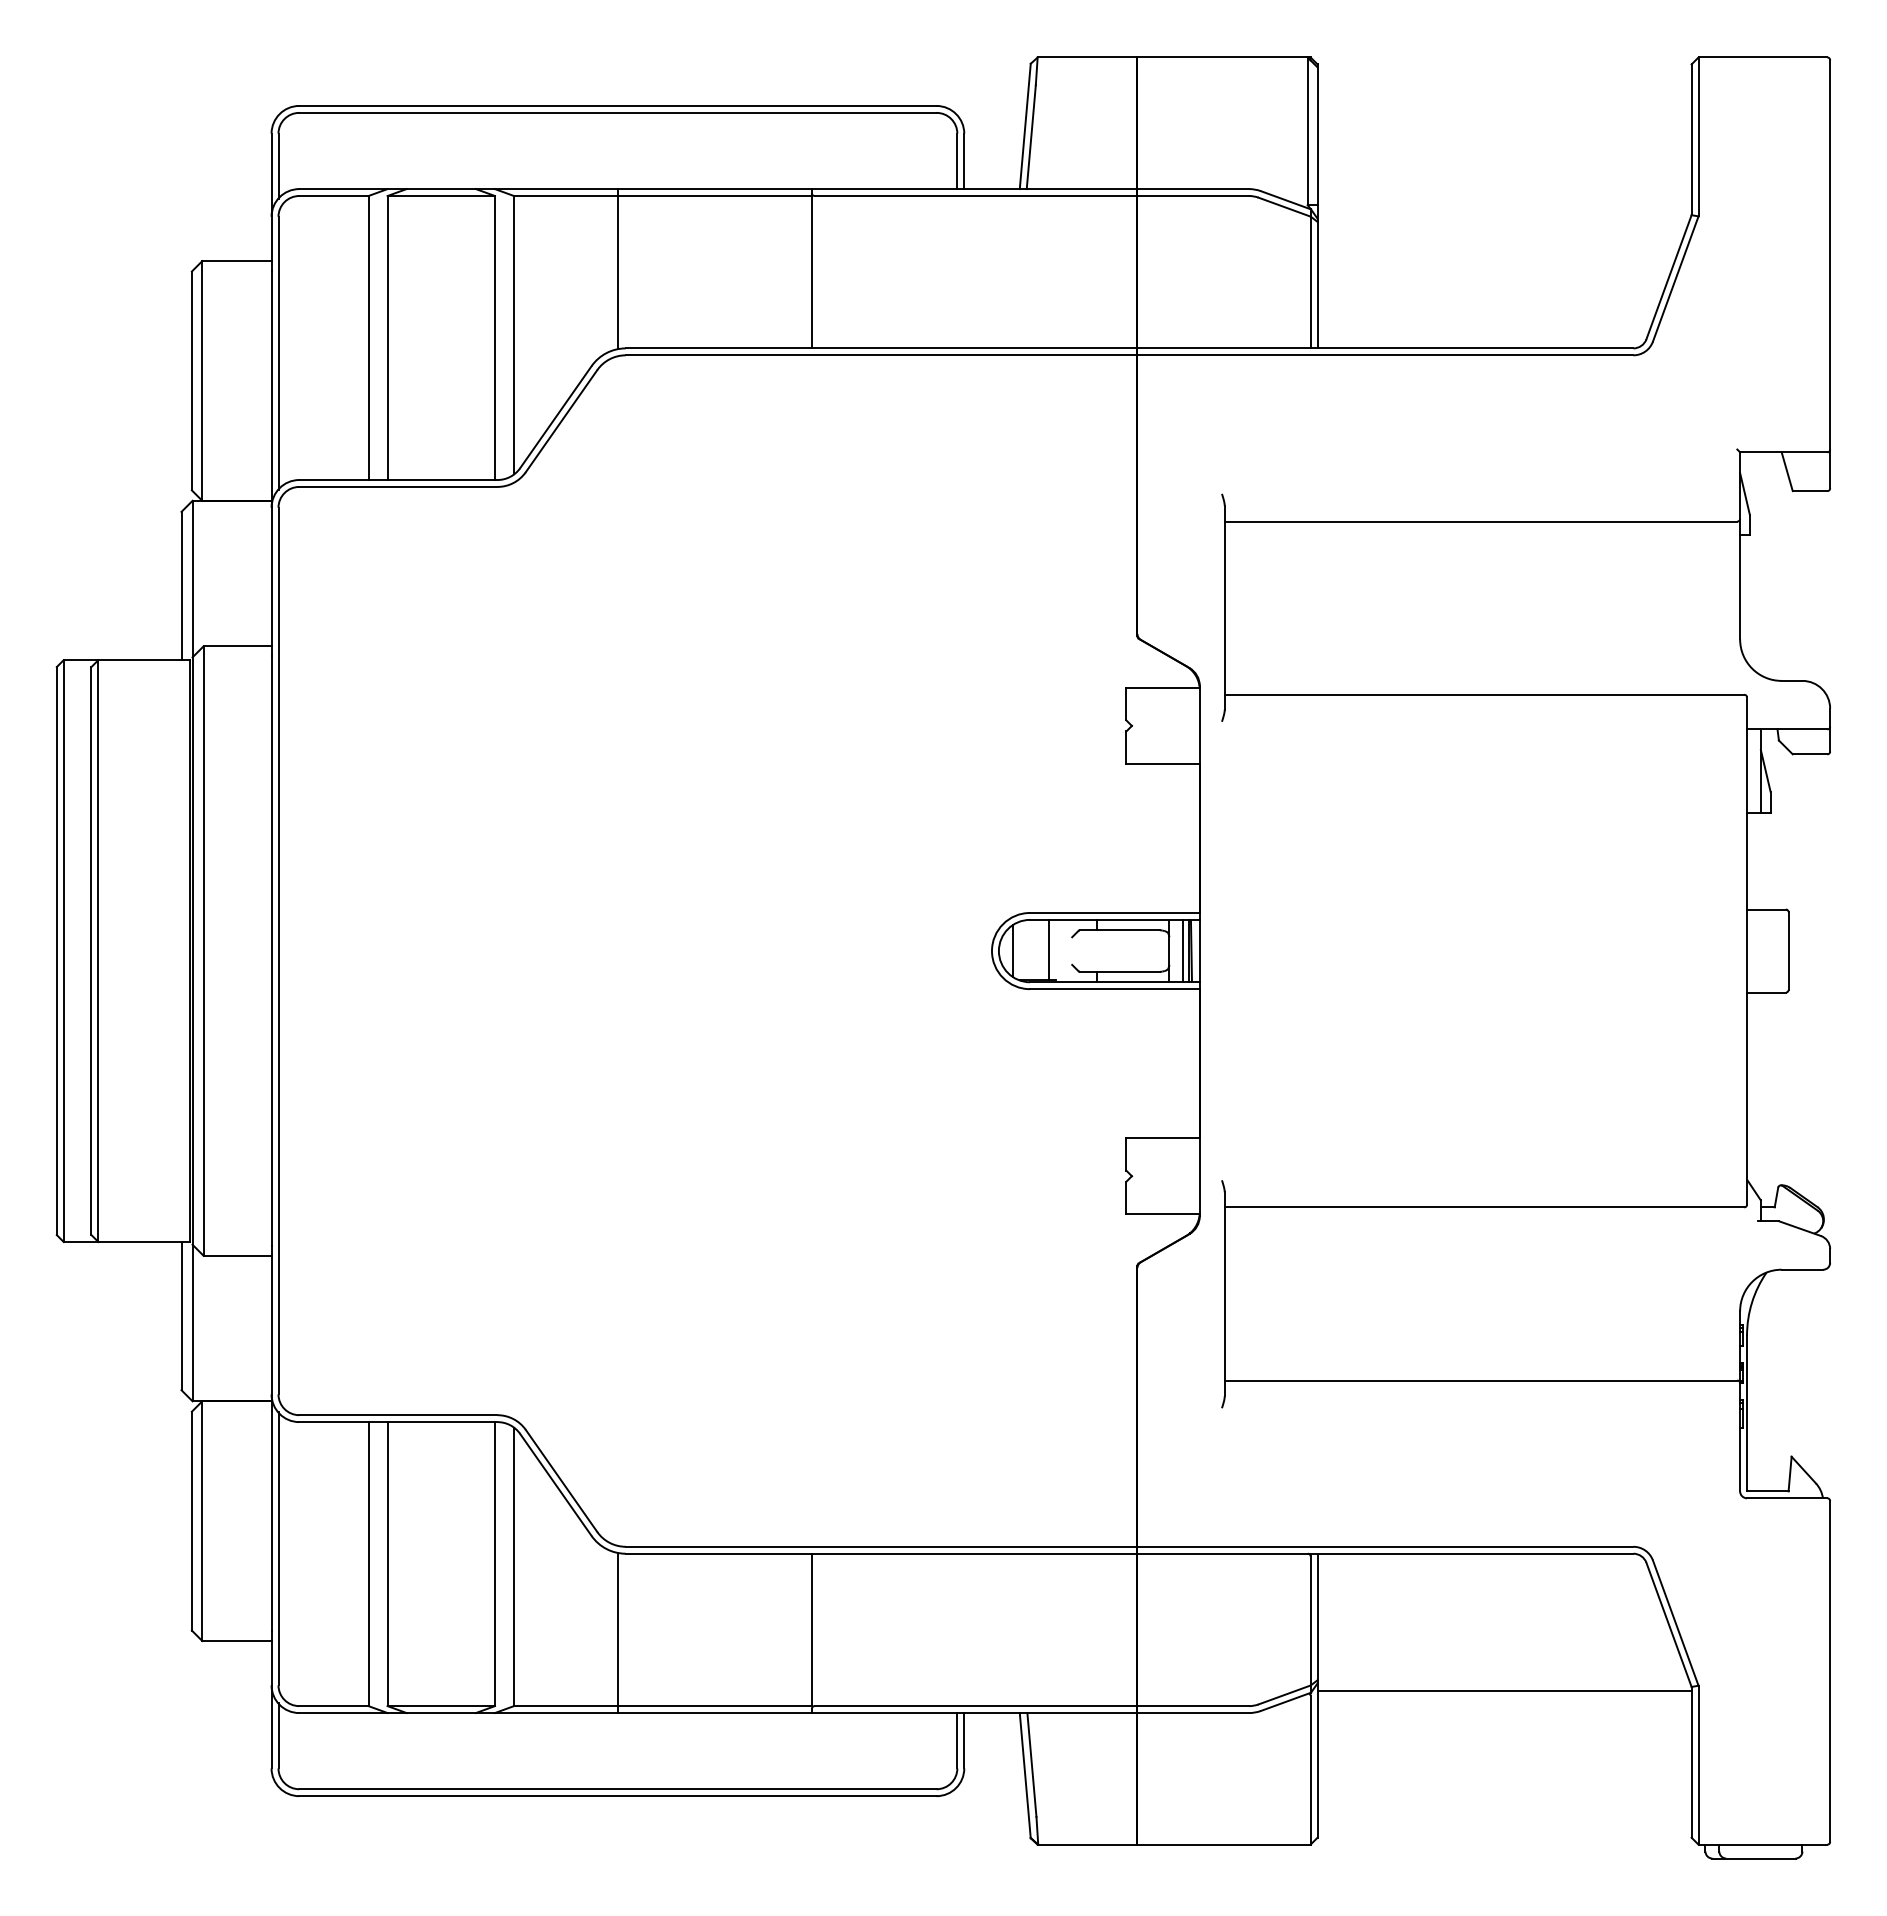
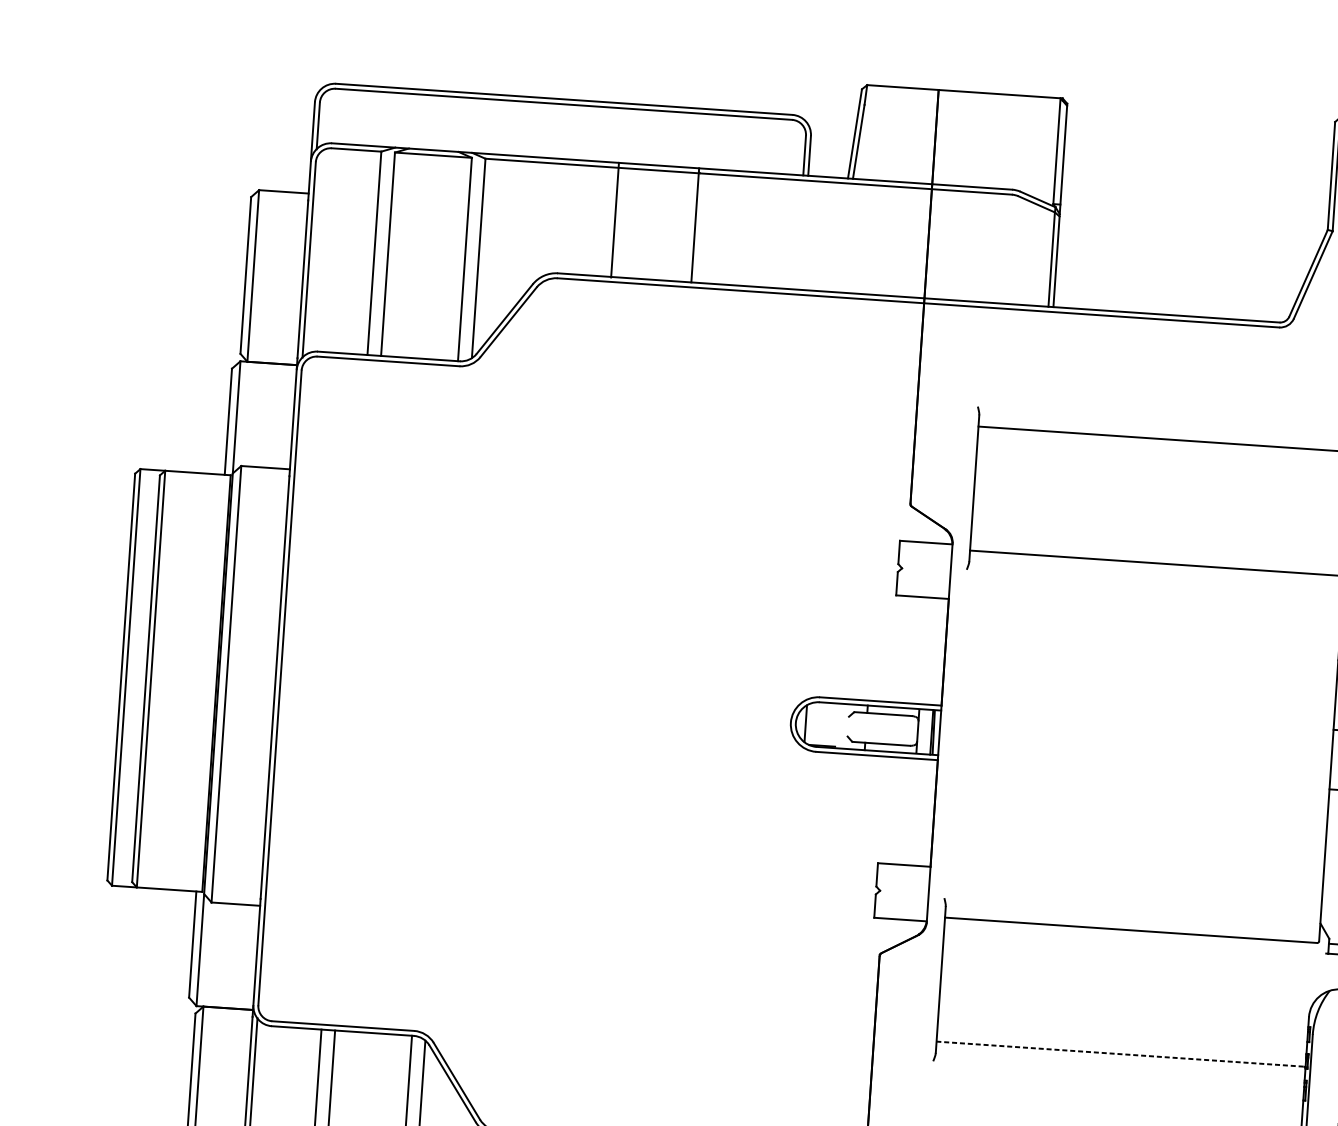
line: (617, 269) -> (614, 220), moved
line: (1048, 949) -> (831, 724), removed
line: (1183, 950) -> (928, 731), removed
line: (1480, 1380) -> (1119, 1054), solid -> dashed

